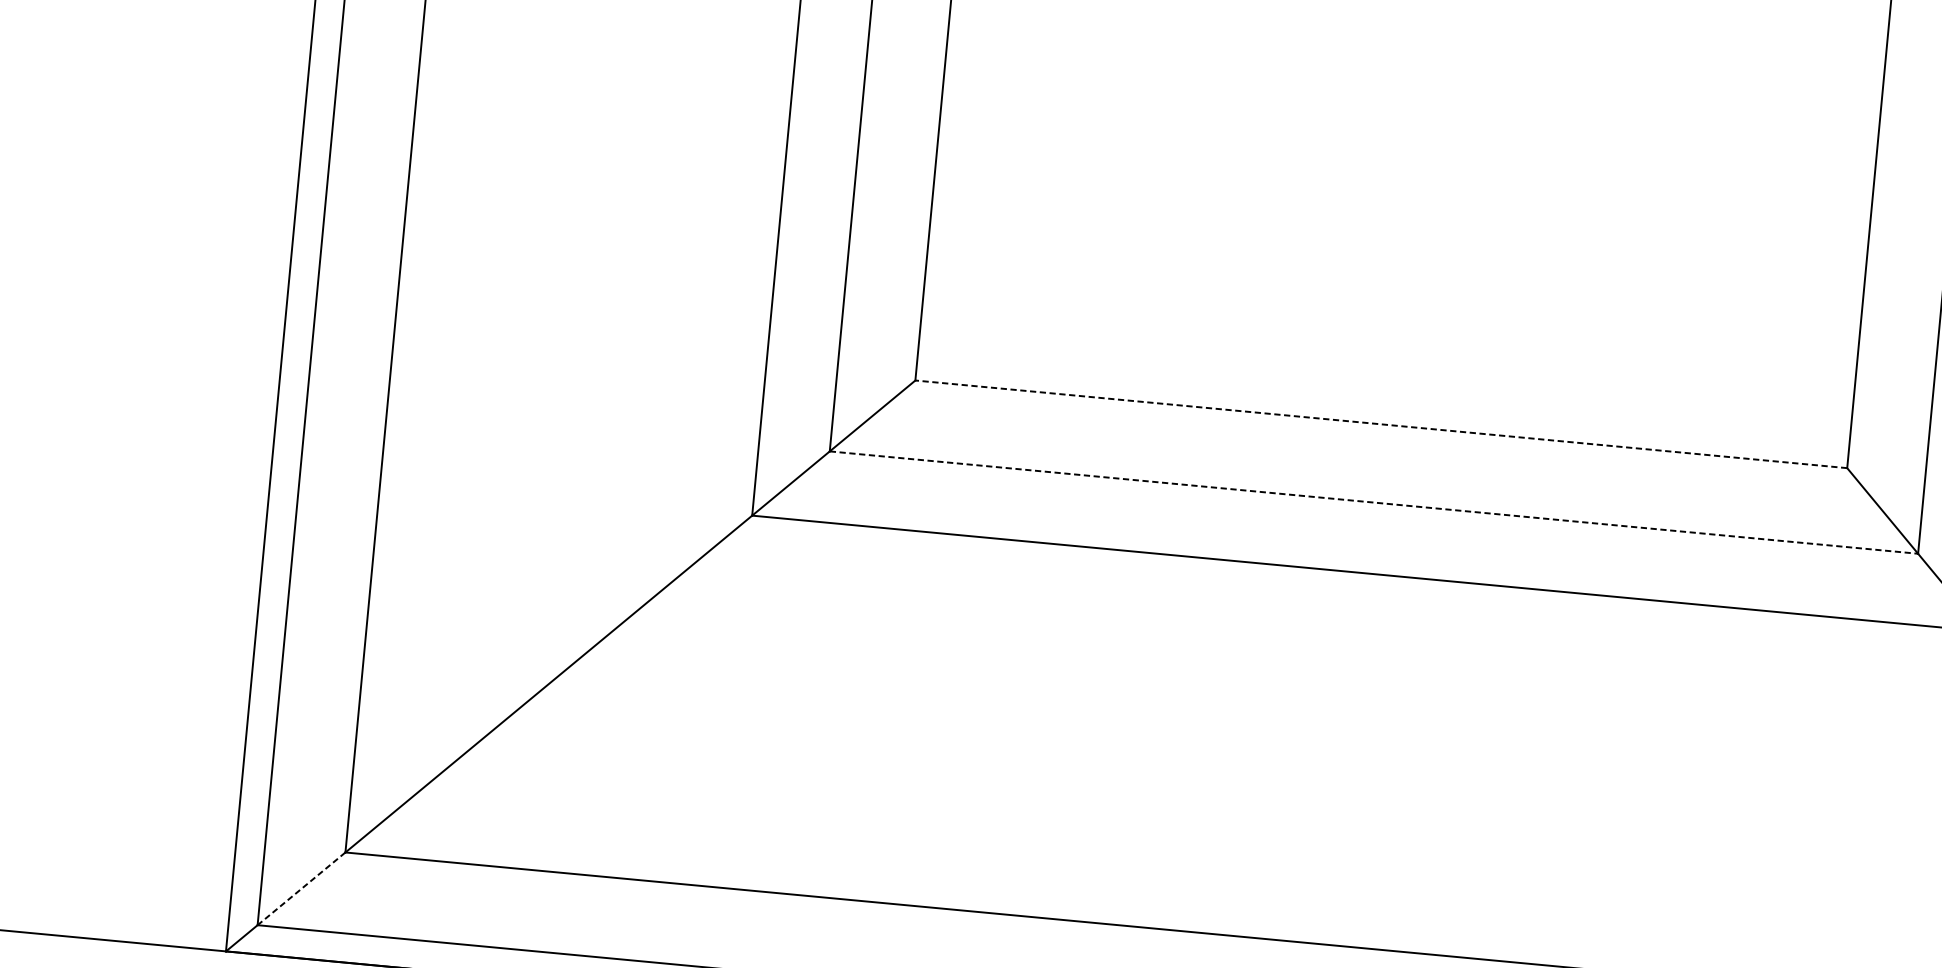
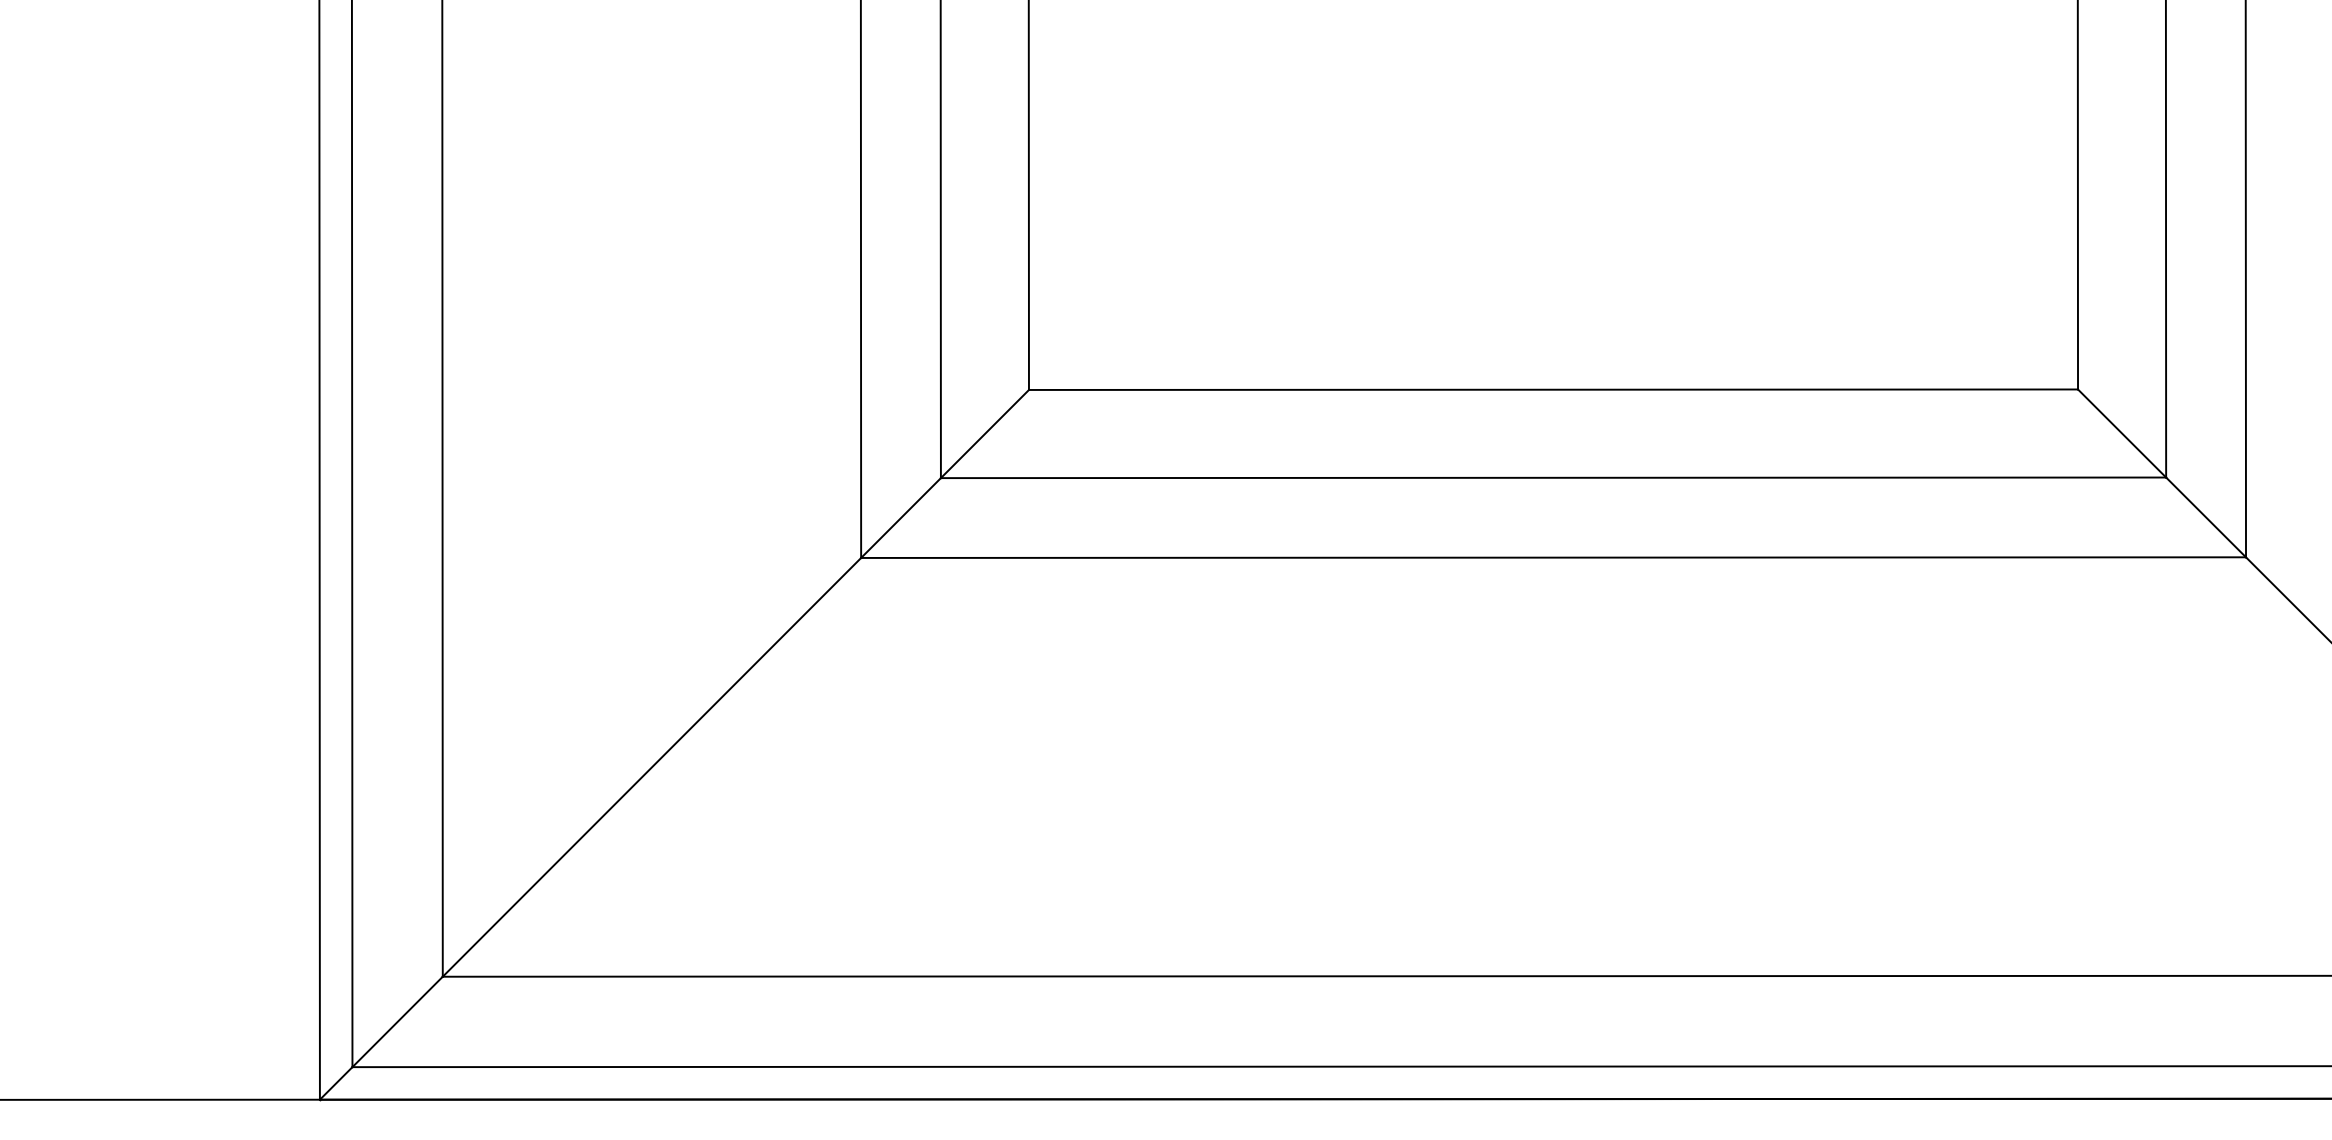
line: (1381, 424) -> (1553, 389), dashed -> solid
line: (1373, 502) -> (1553, 477), dashed -> solid
line: (301, 888) -> (397, 1021), dashed -> solid

